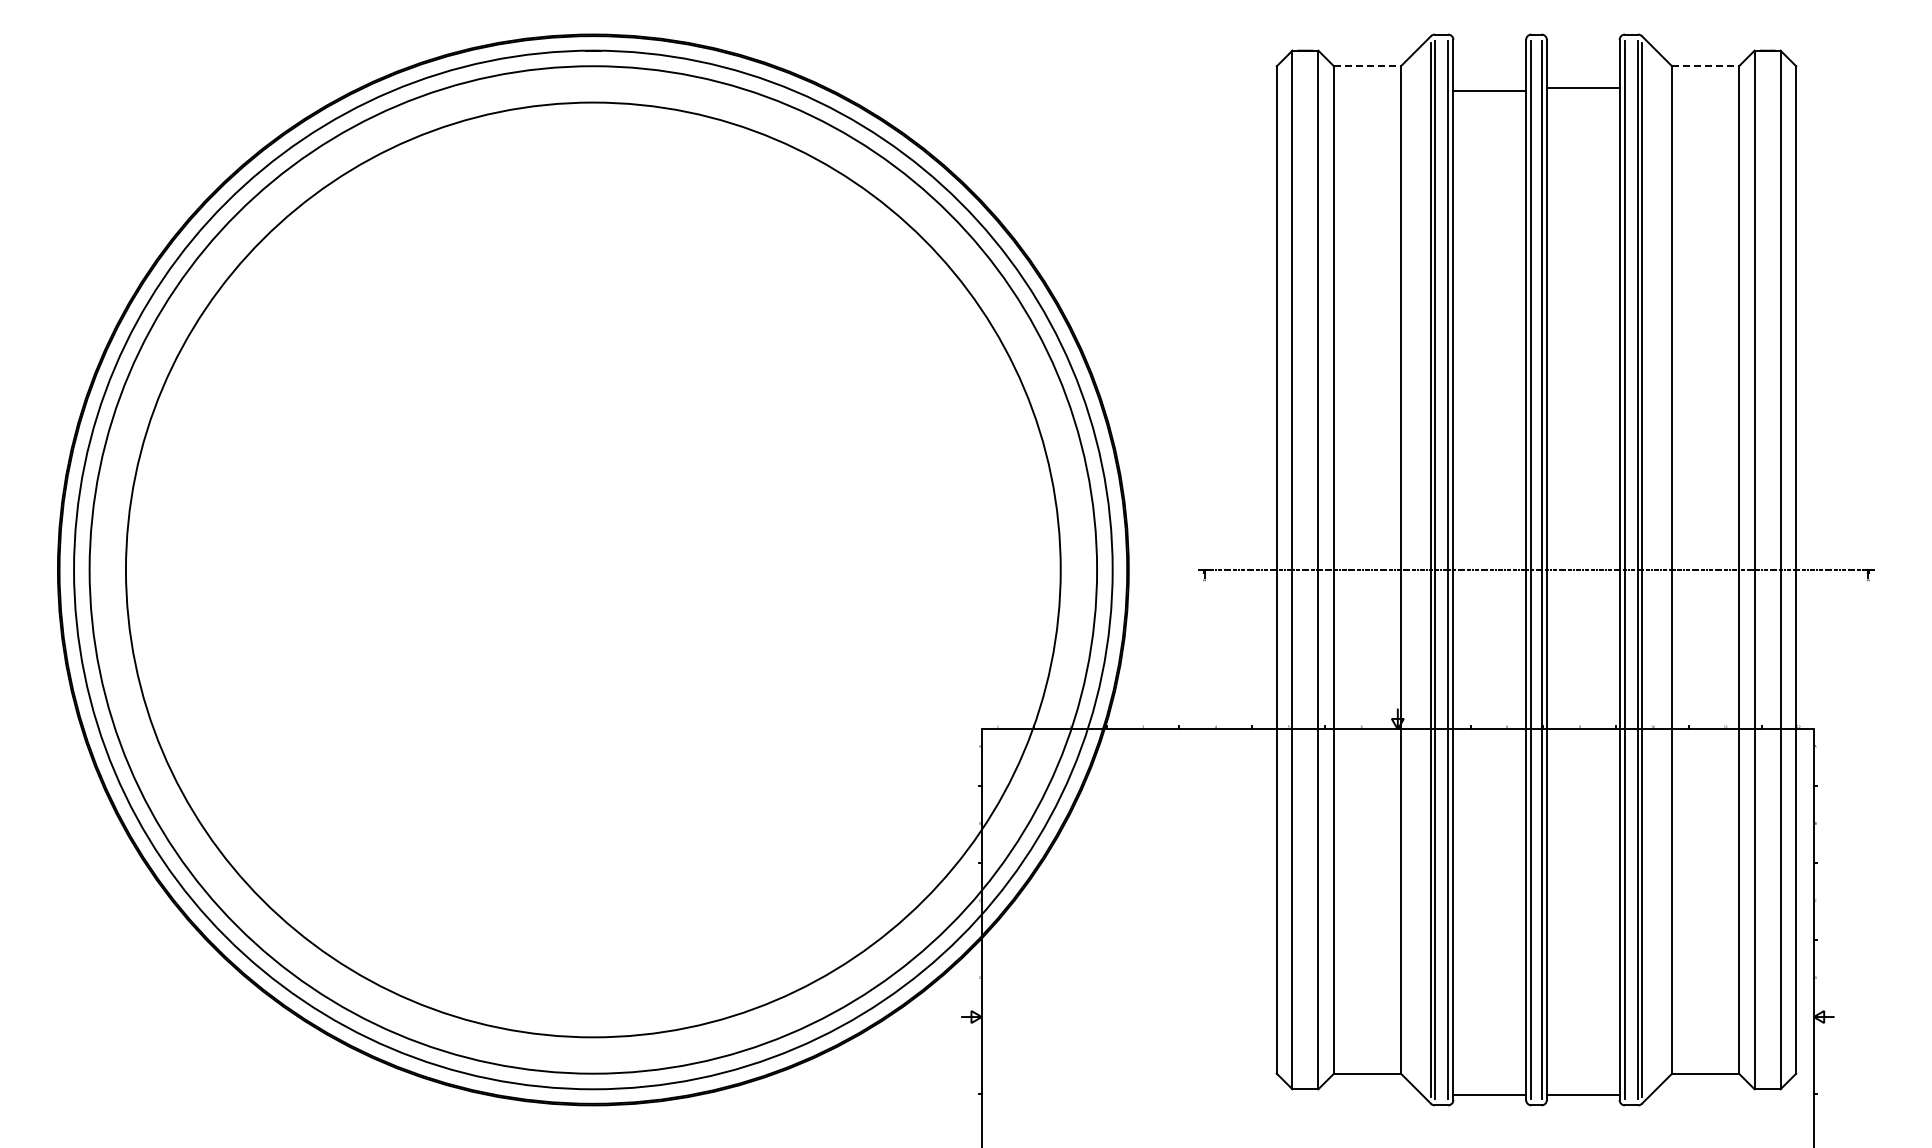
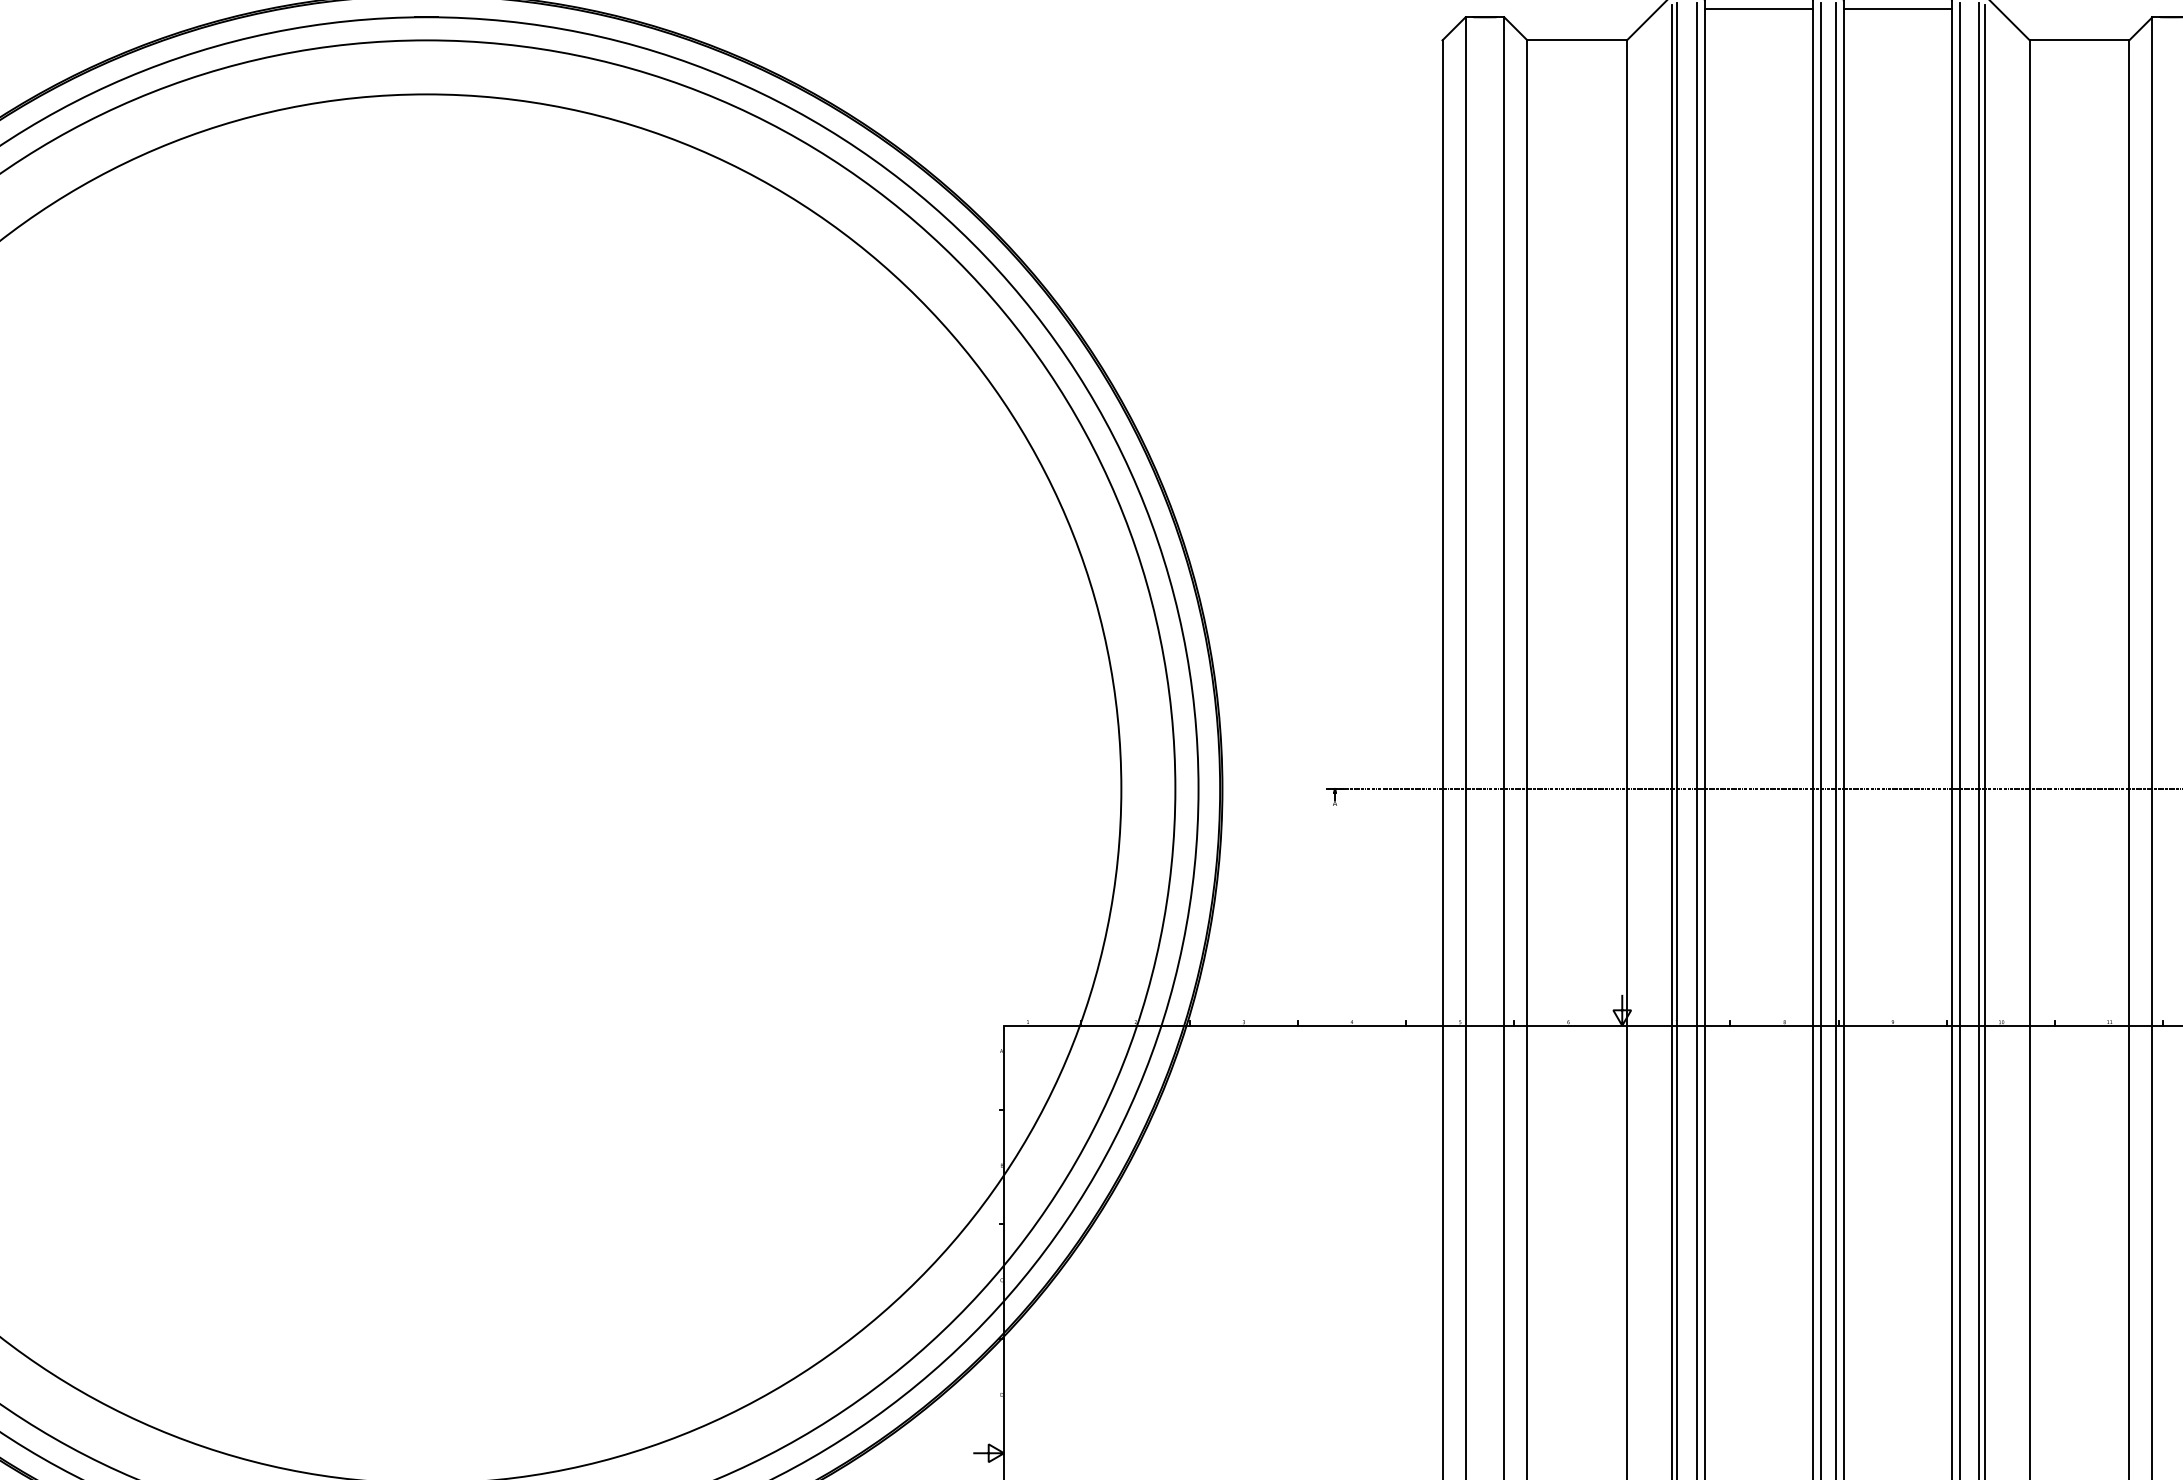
line: (1367, 66) -> (1577, 40), dashed -> solid
line: (1706, 66) -> (2080, 40), dashed -> solid
line: (1582, 88) -> (1896, 9), moved
line: (1489, 91) -> (1758, 9), moved

